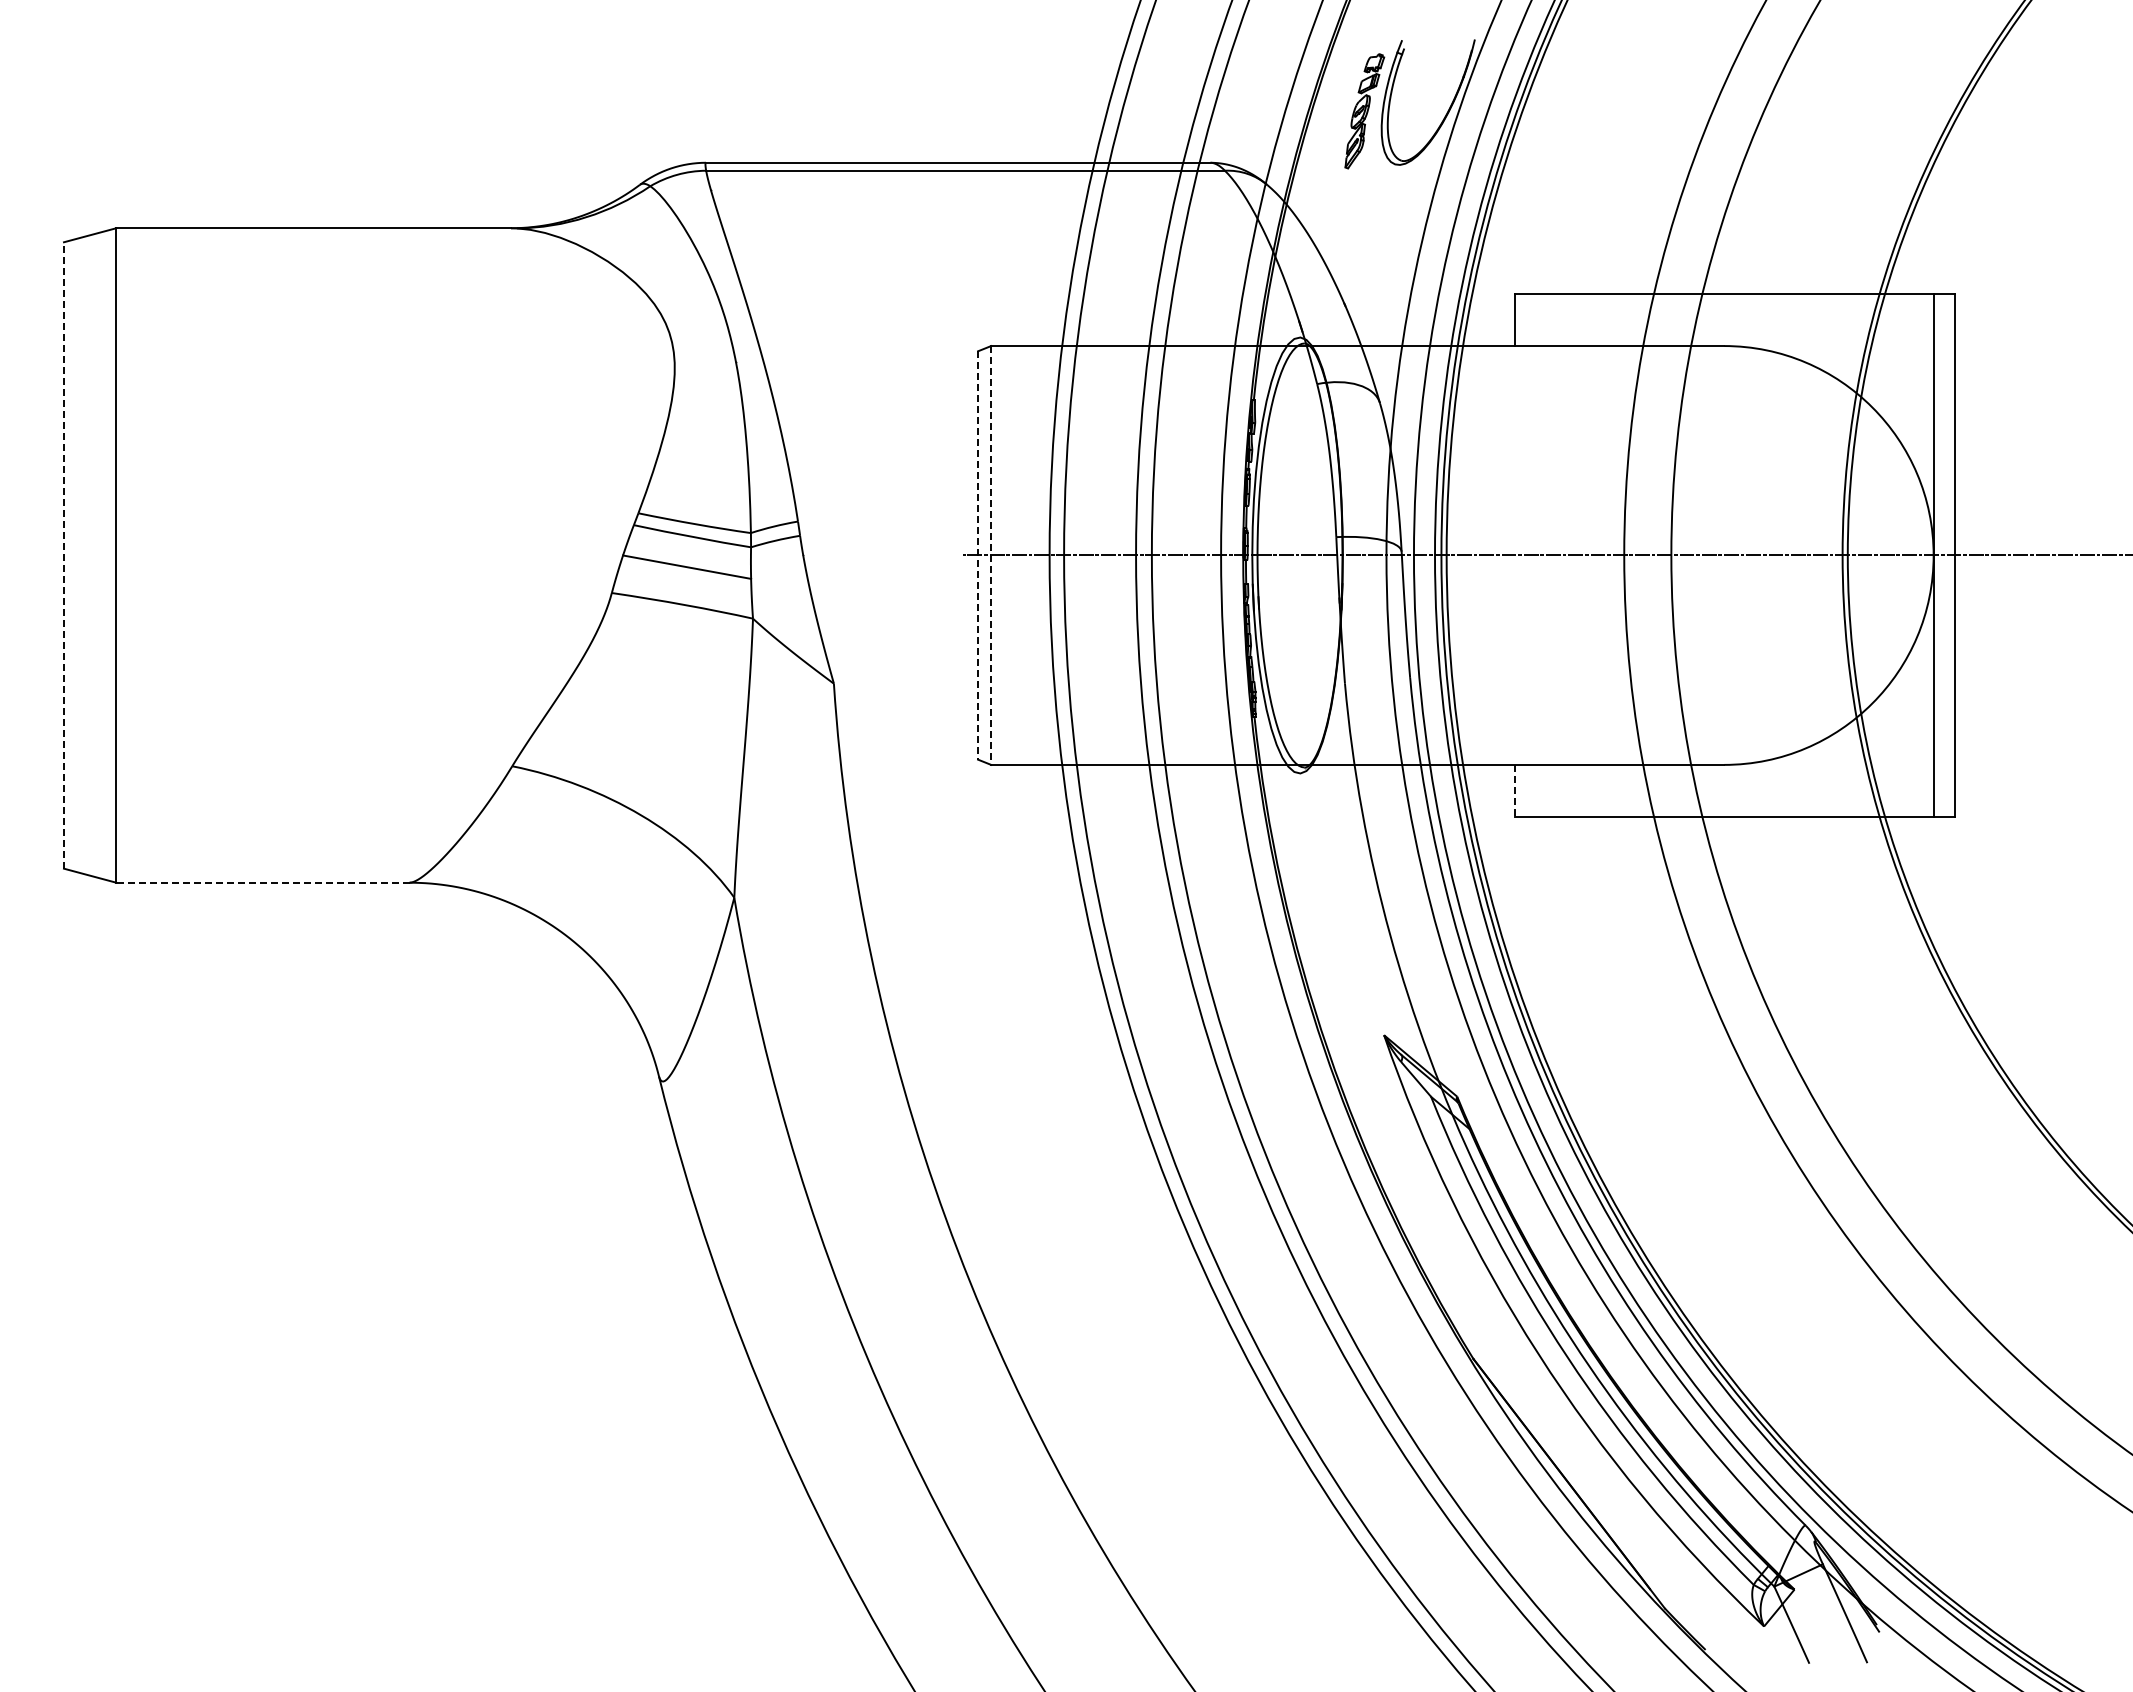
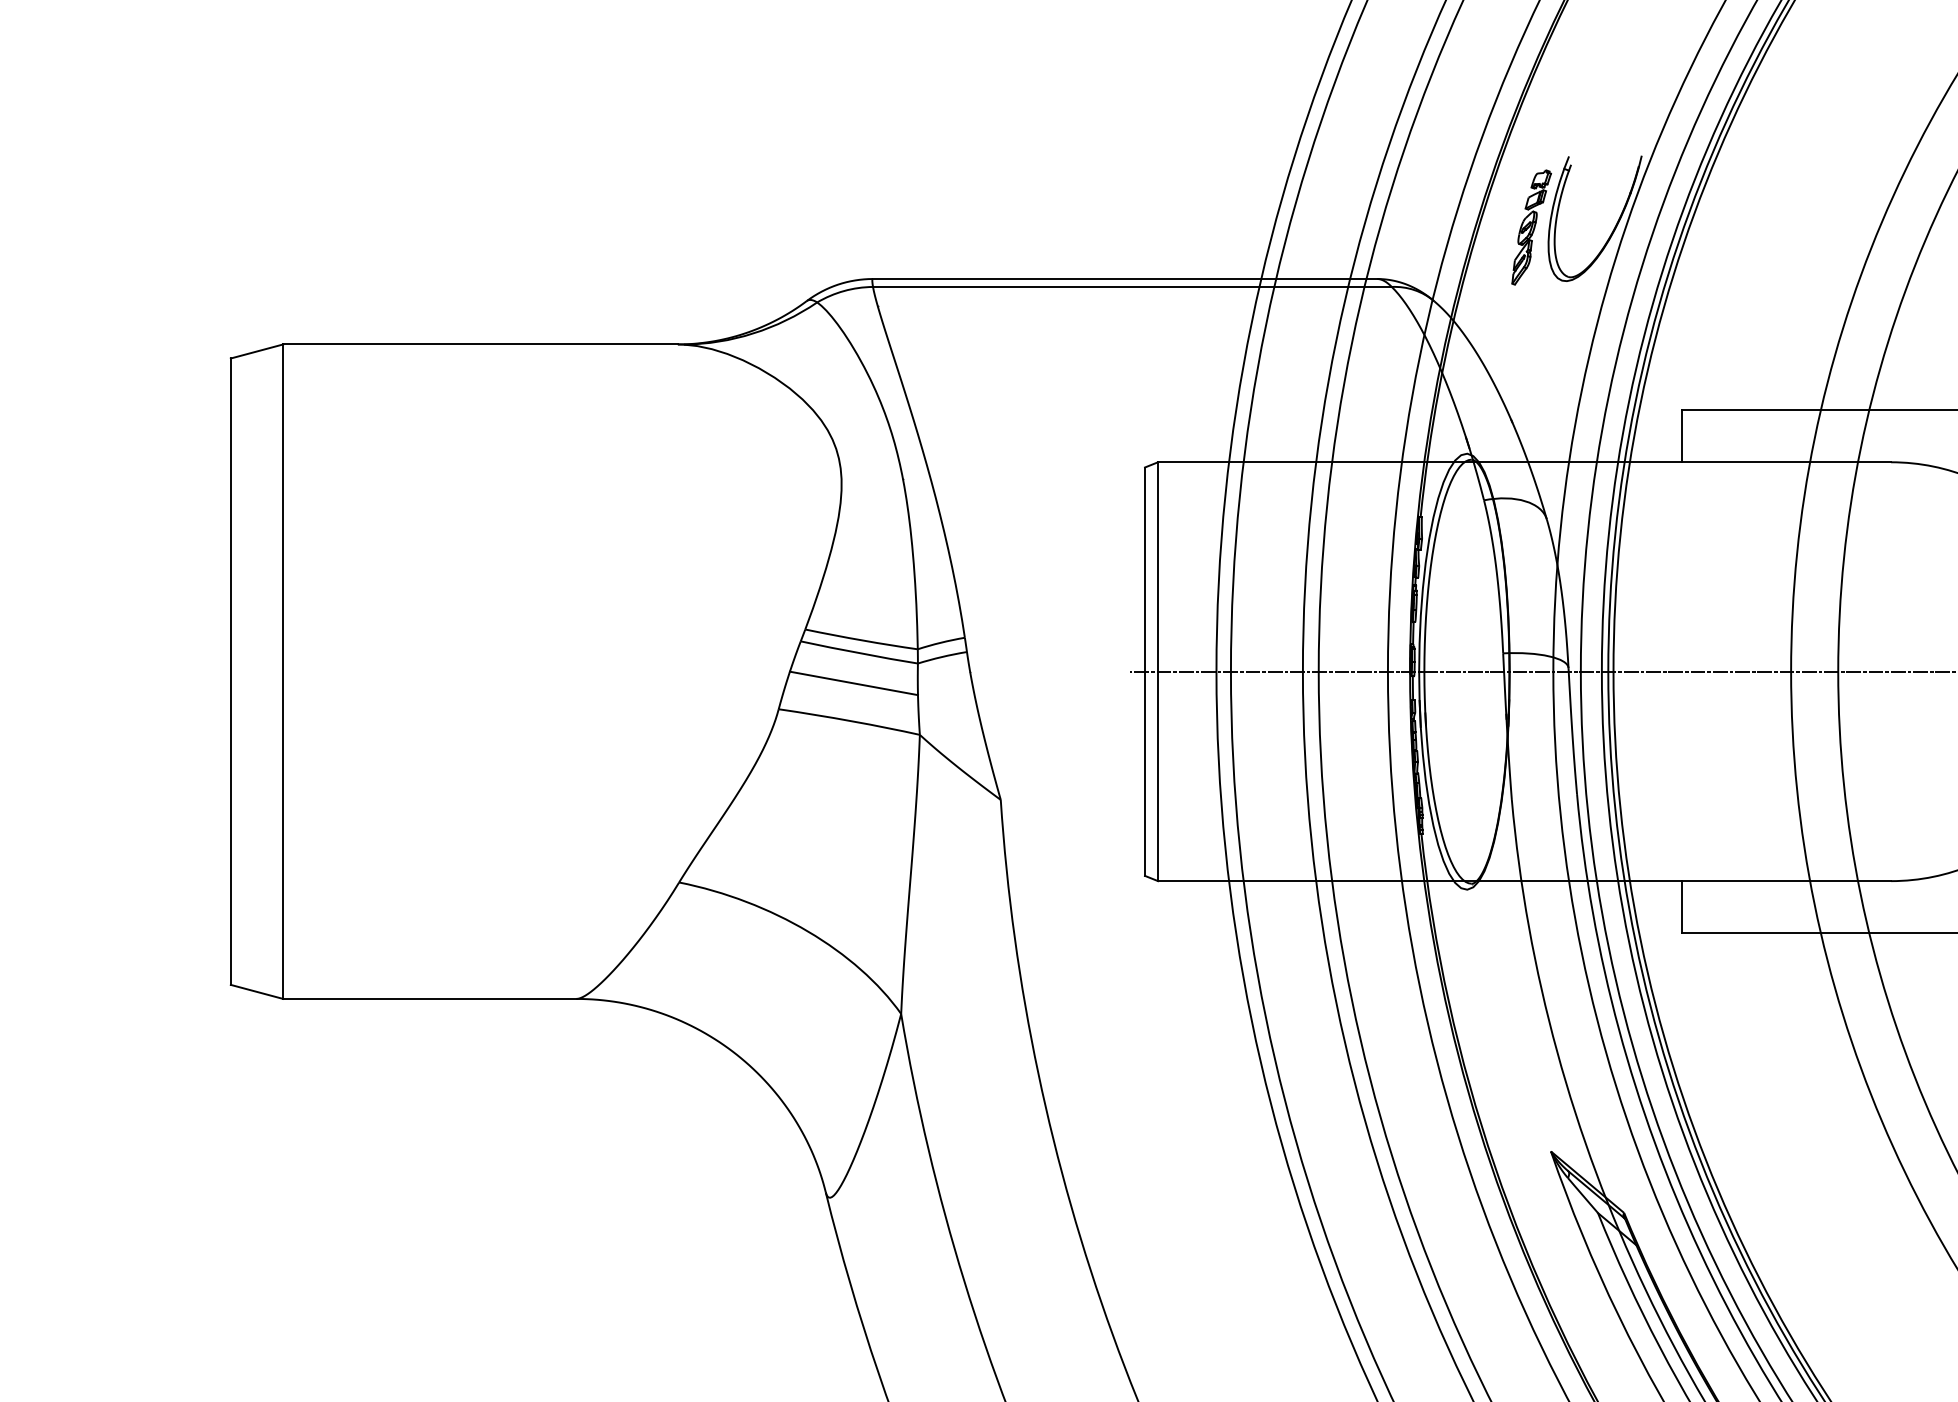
line: (63, 554) -> (230, 670), dashed -> solid
line: (978, 555) -> (1145, 671), dashed -> solid
line: (991, 555) -> (1158, 671), dashed -> solid
line: (1514, 791) -> (1681, 907), dashed -> solid
line: (262, 882) -> (429, 998), dashed -> solid

